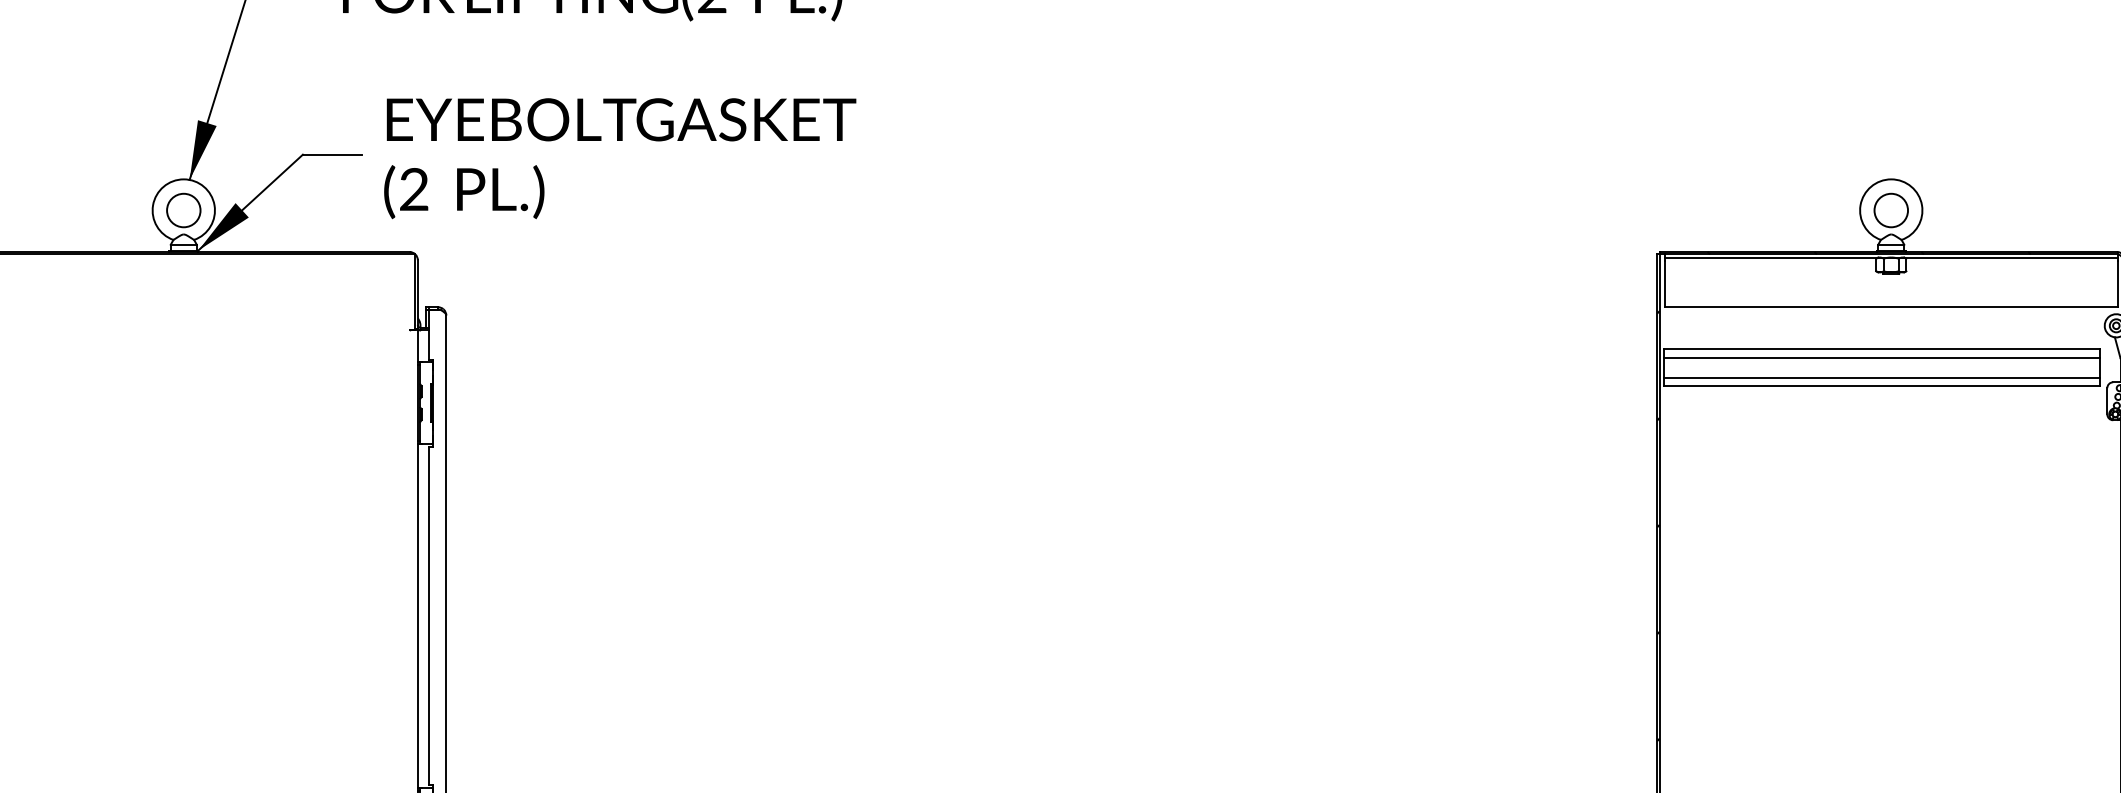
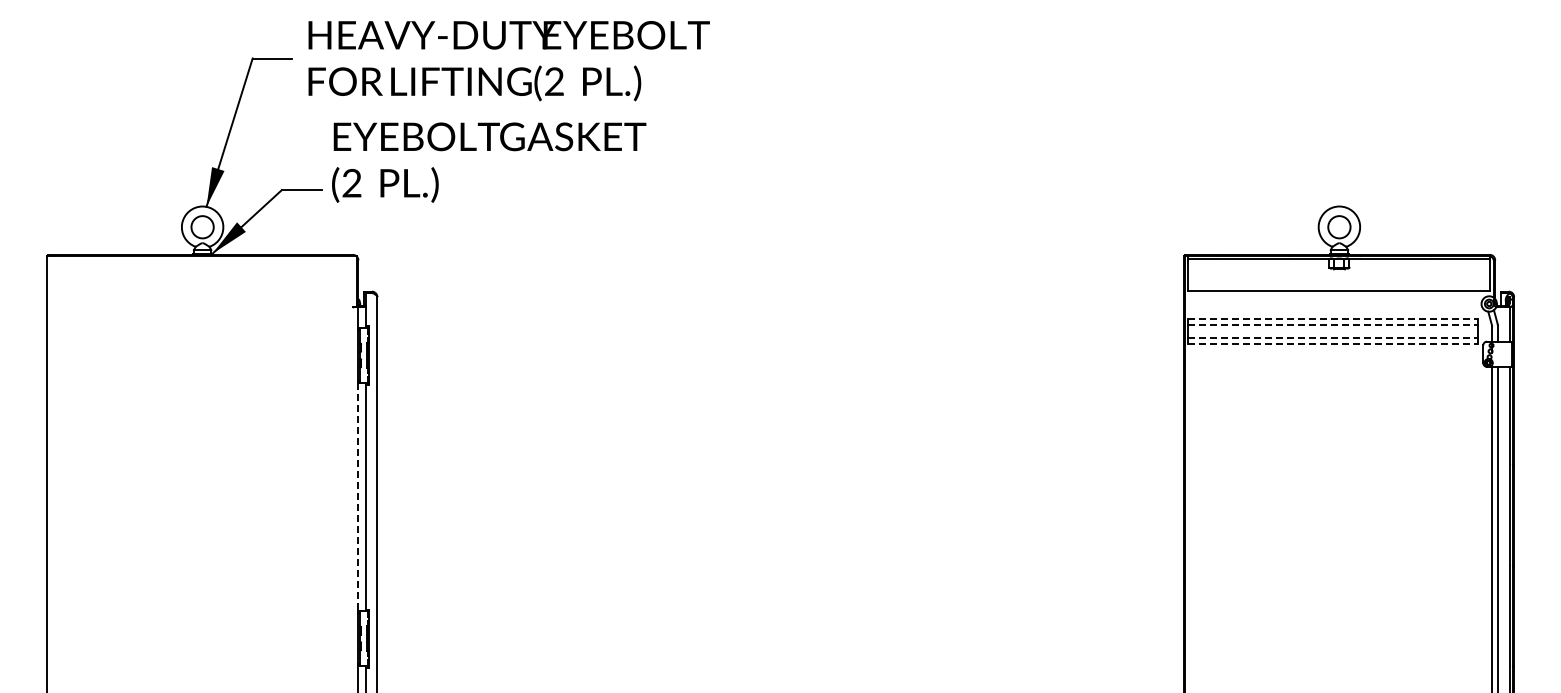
text: (620, 158) -> (489, 162), moved
line: (1882, 349) -> (1333, 319), solid -> dashed
line: (1882, 358) -> (1333, 325), solid -> dashed
line: (1882, 377) -> (1333, 338), solid -> dashed
line: (1882, 386) -> (1333, 344), solid -> dashed
line: (417, 616) -> (358, 497), solid -> dashed

